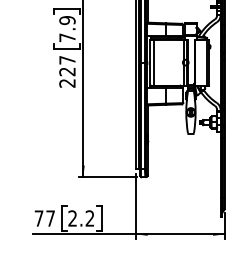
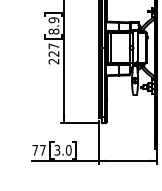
text: (66, 37) -> (53, 31), 7.9 -> 8.9
text: (80, 218) -> (62, 150), 2.2 -> 3.0

